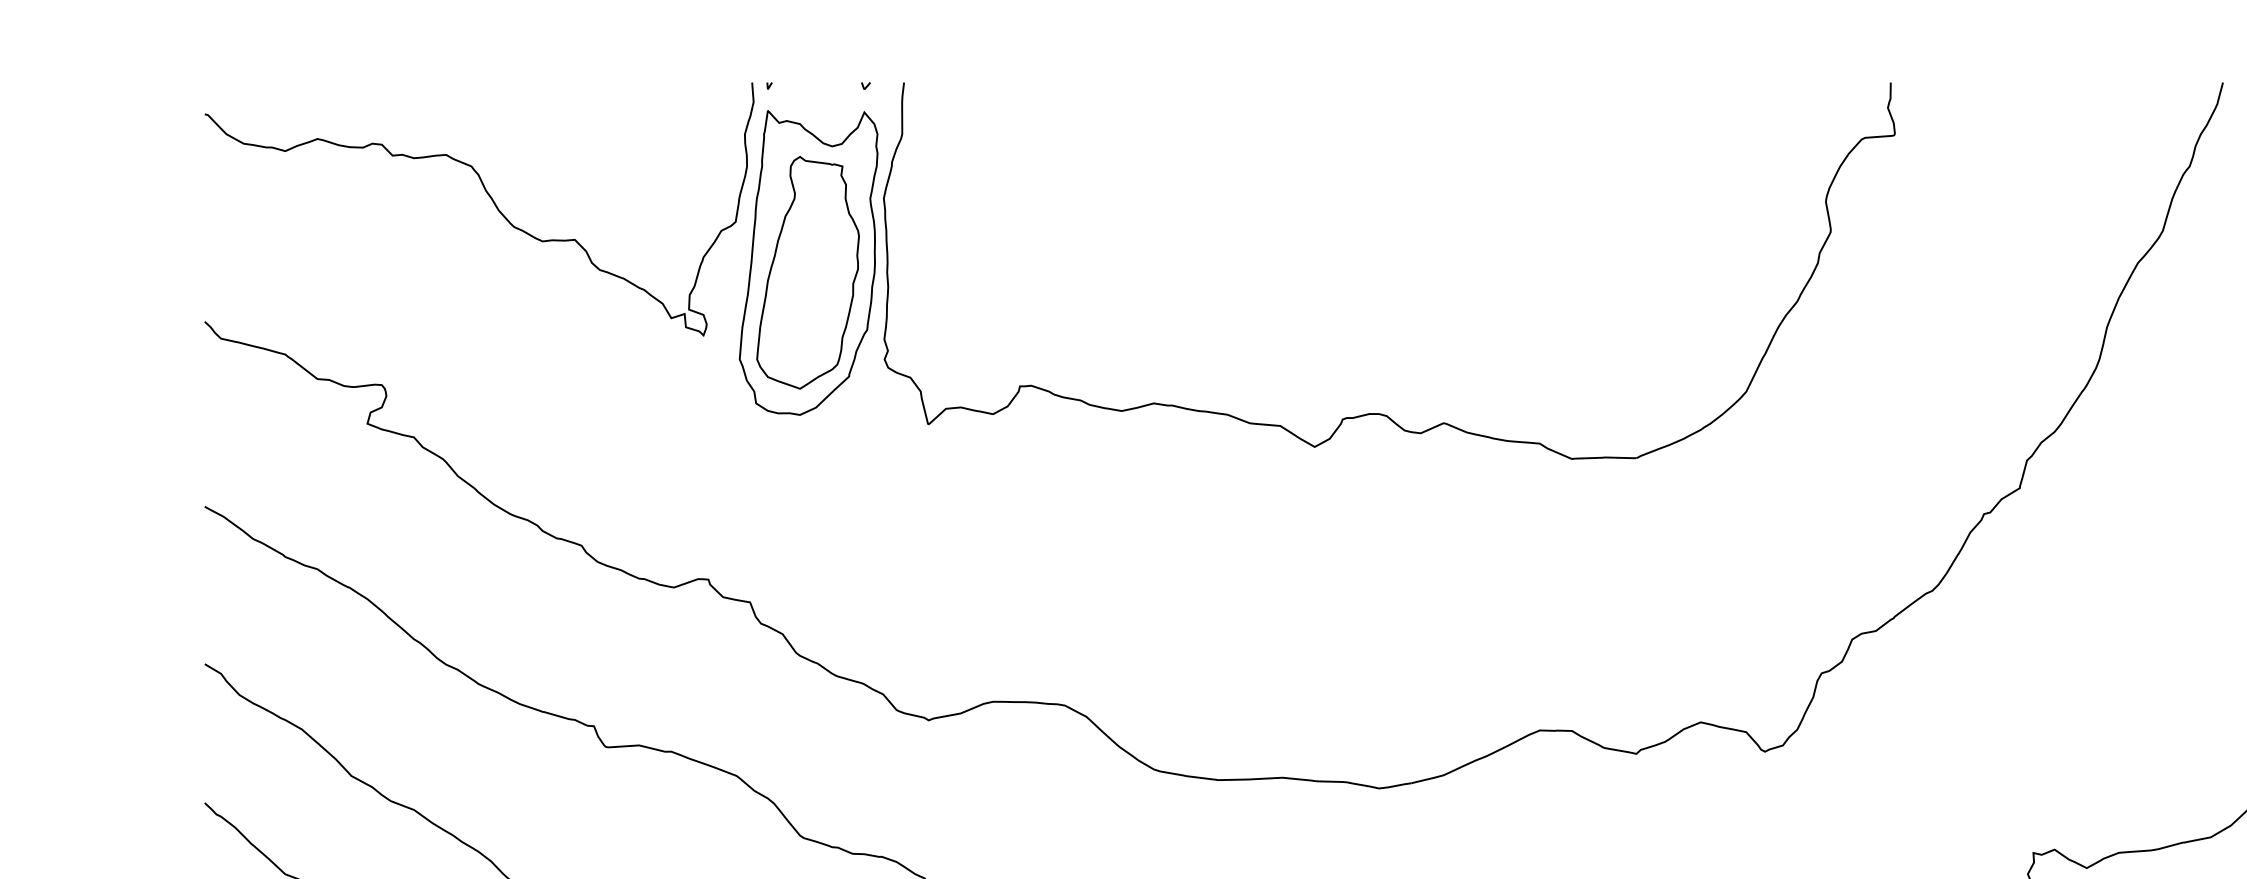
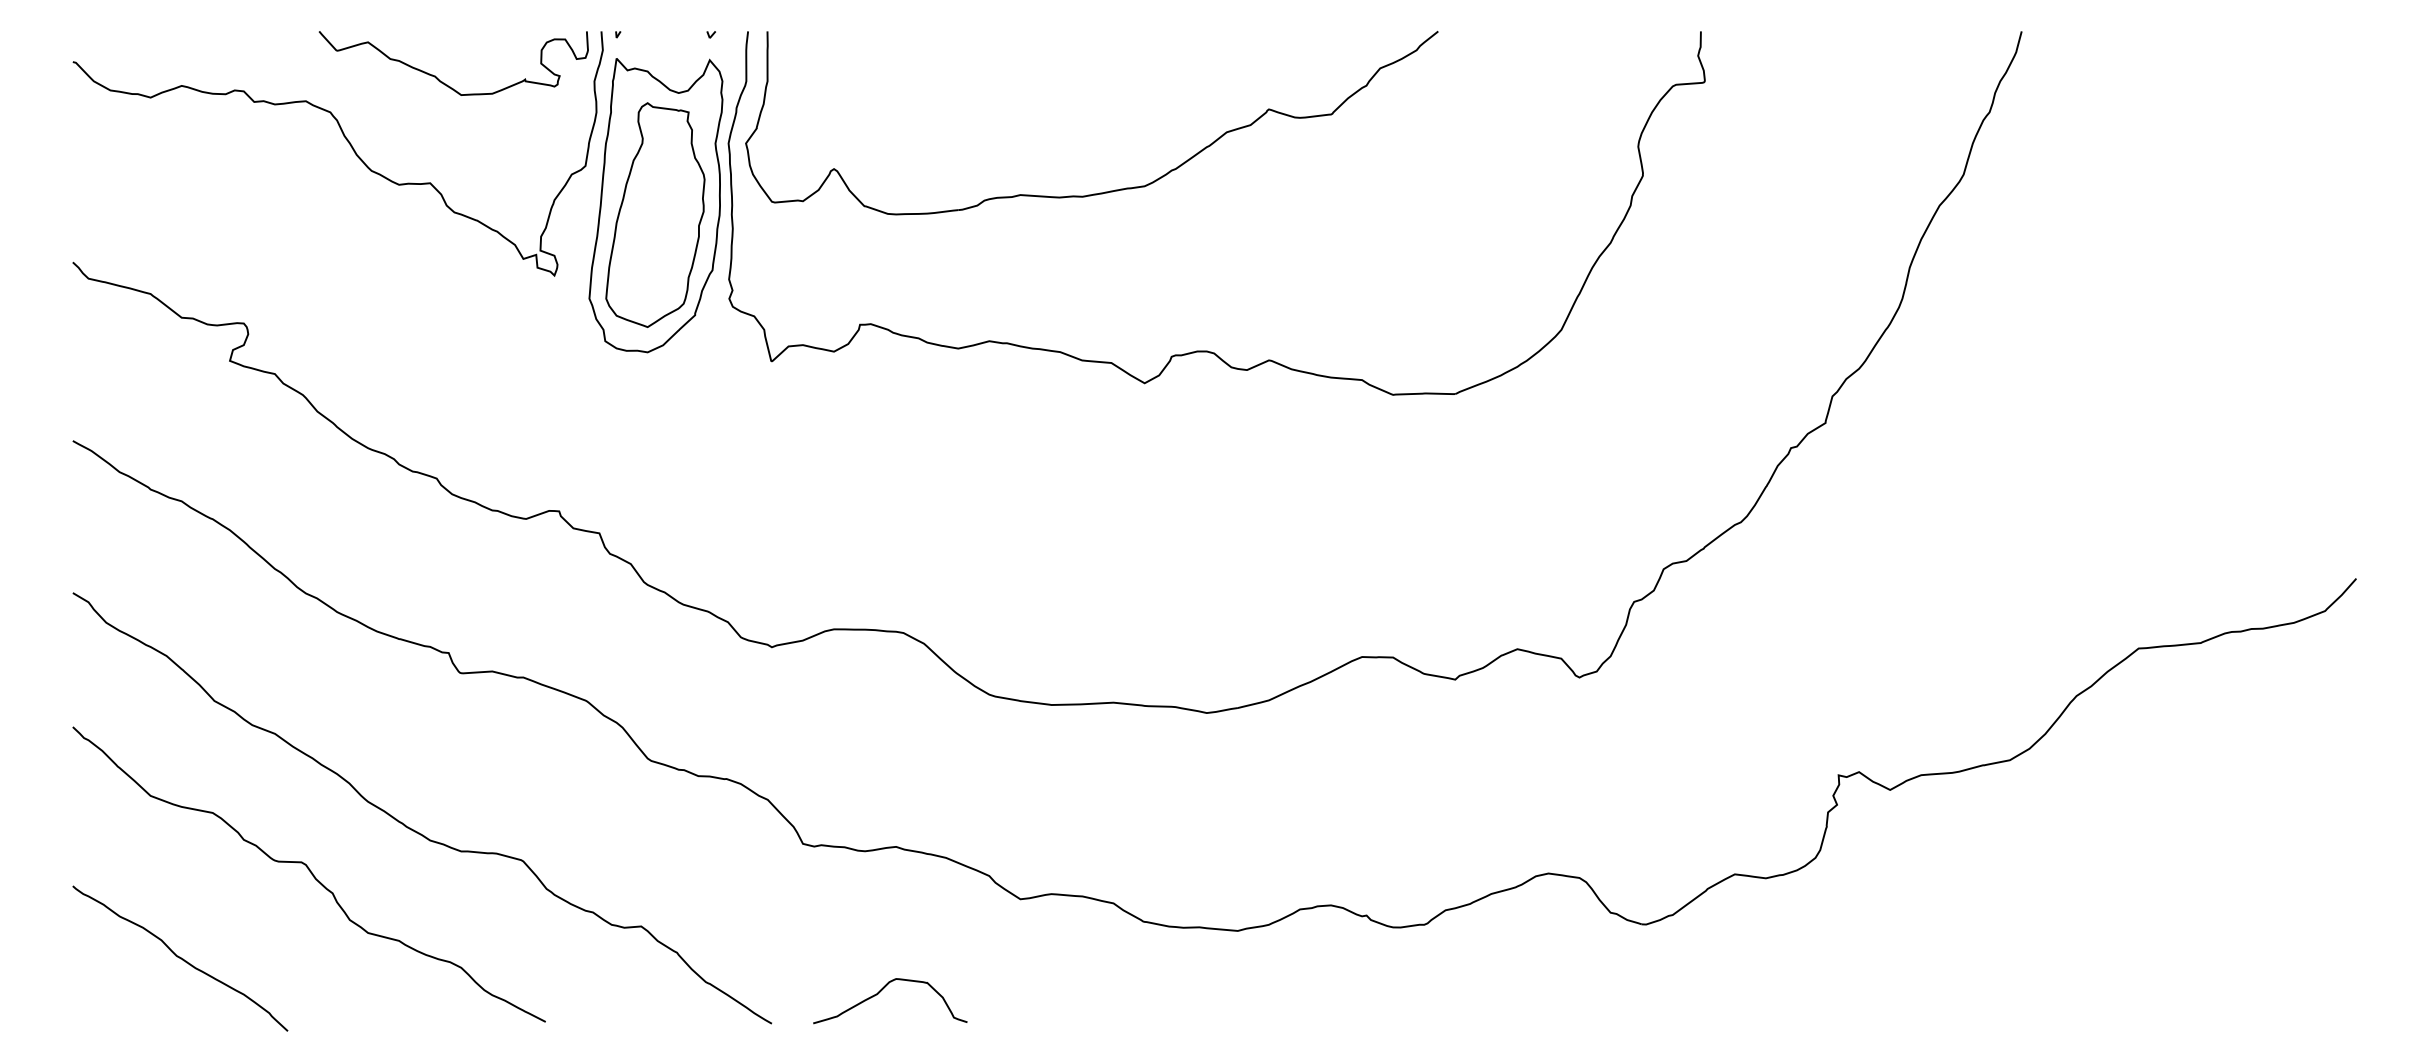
curve: (589, 135) -> (444, 82), added
part: (1274, 248) -> (1105, 191), added

